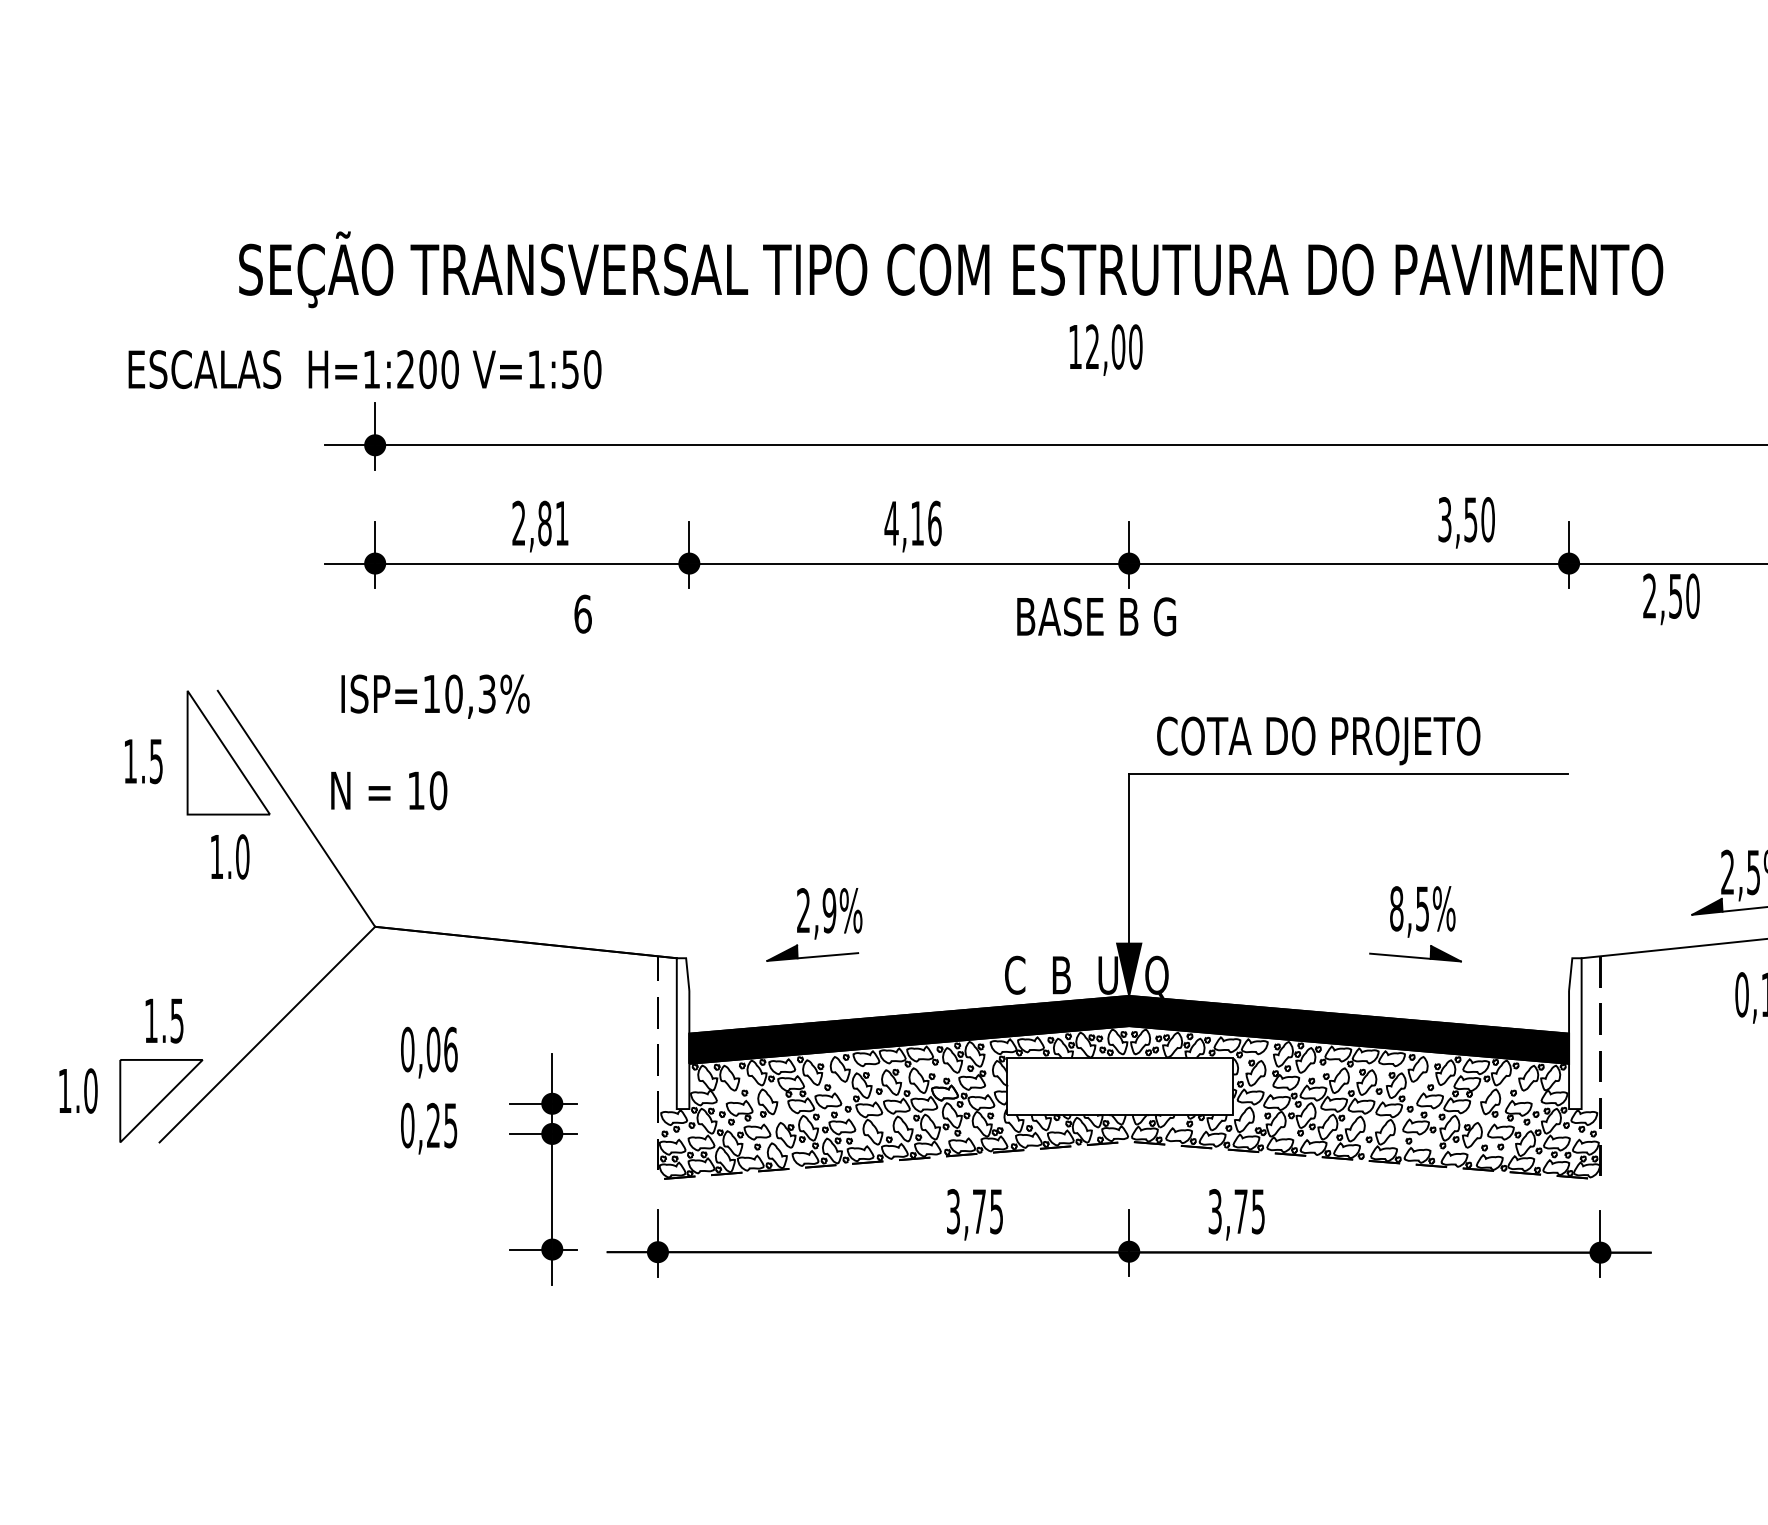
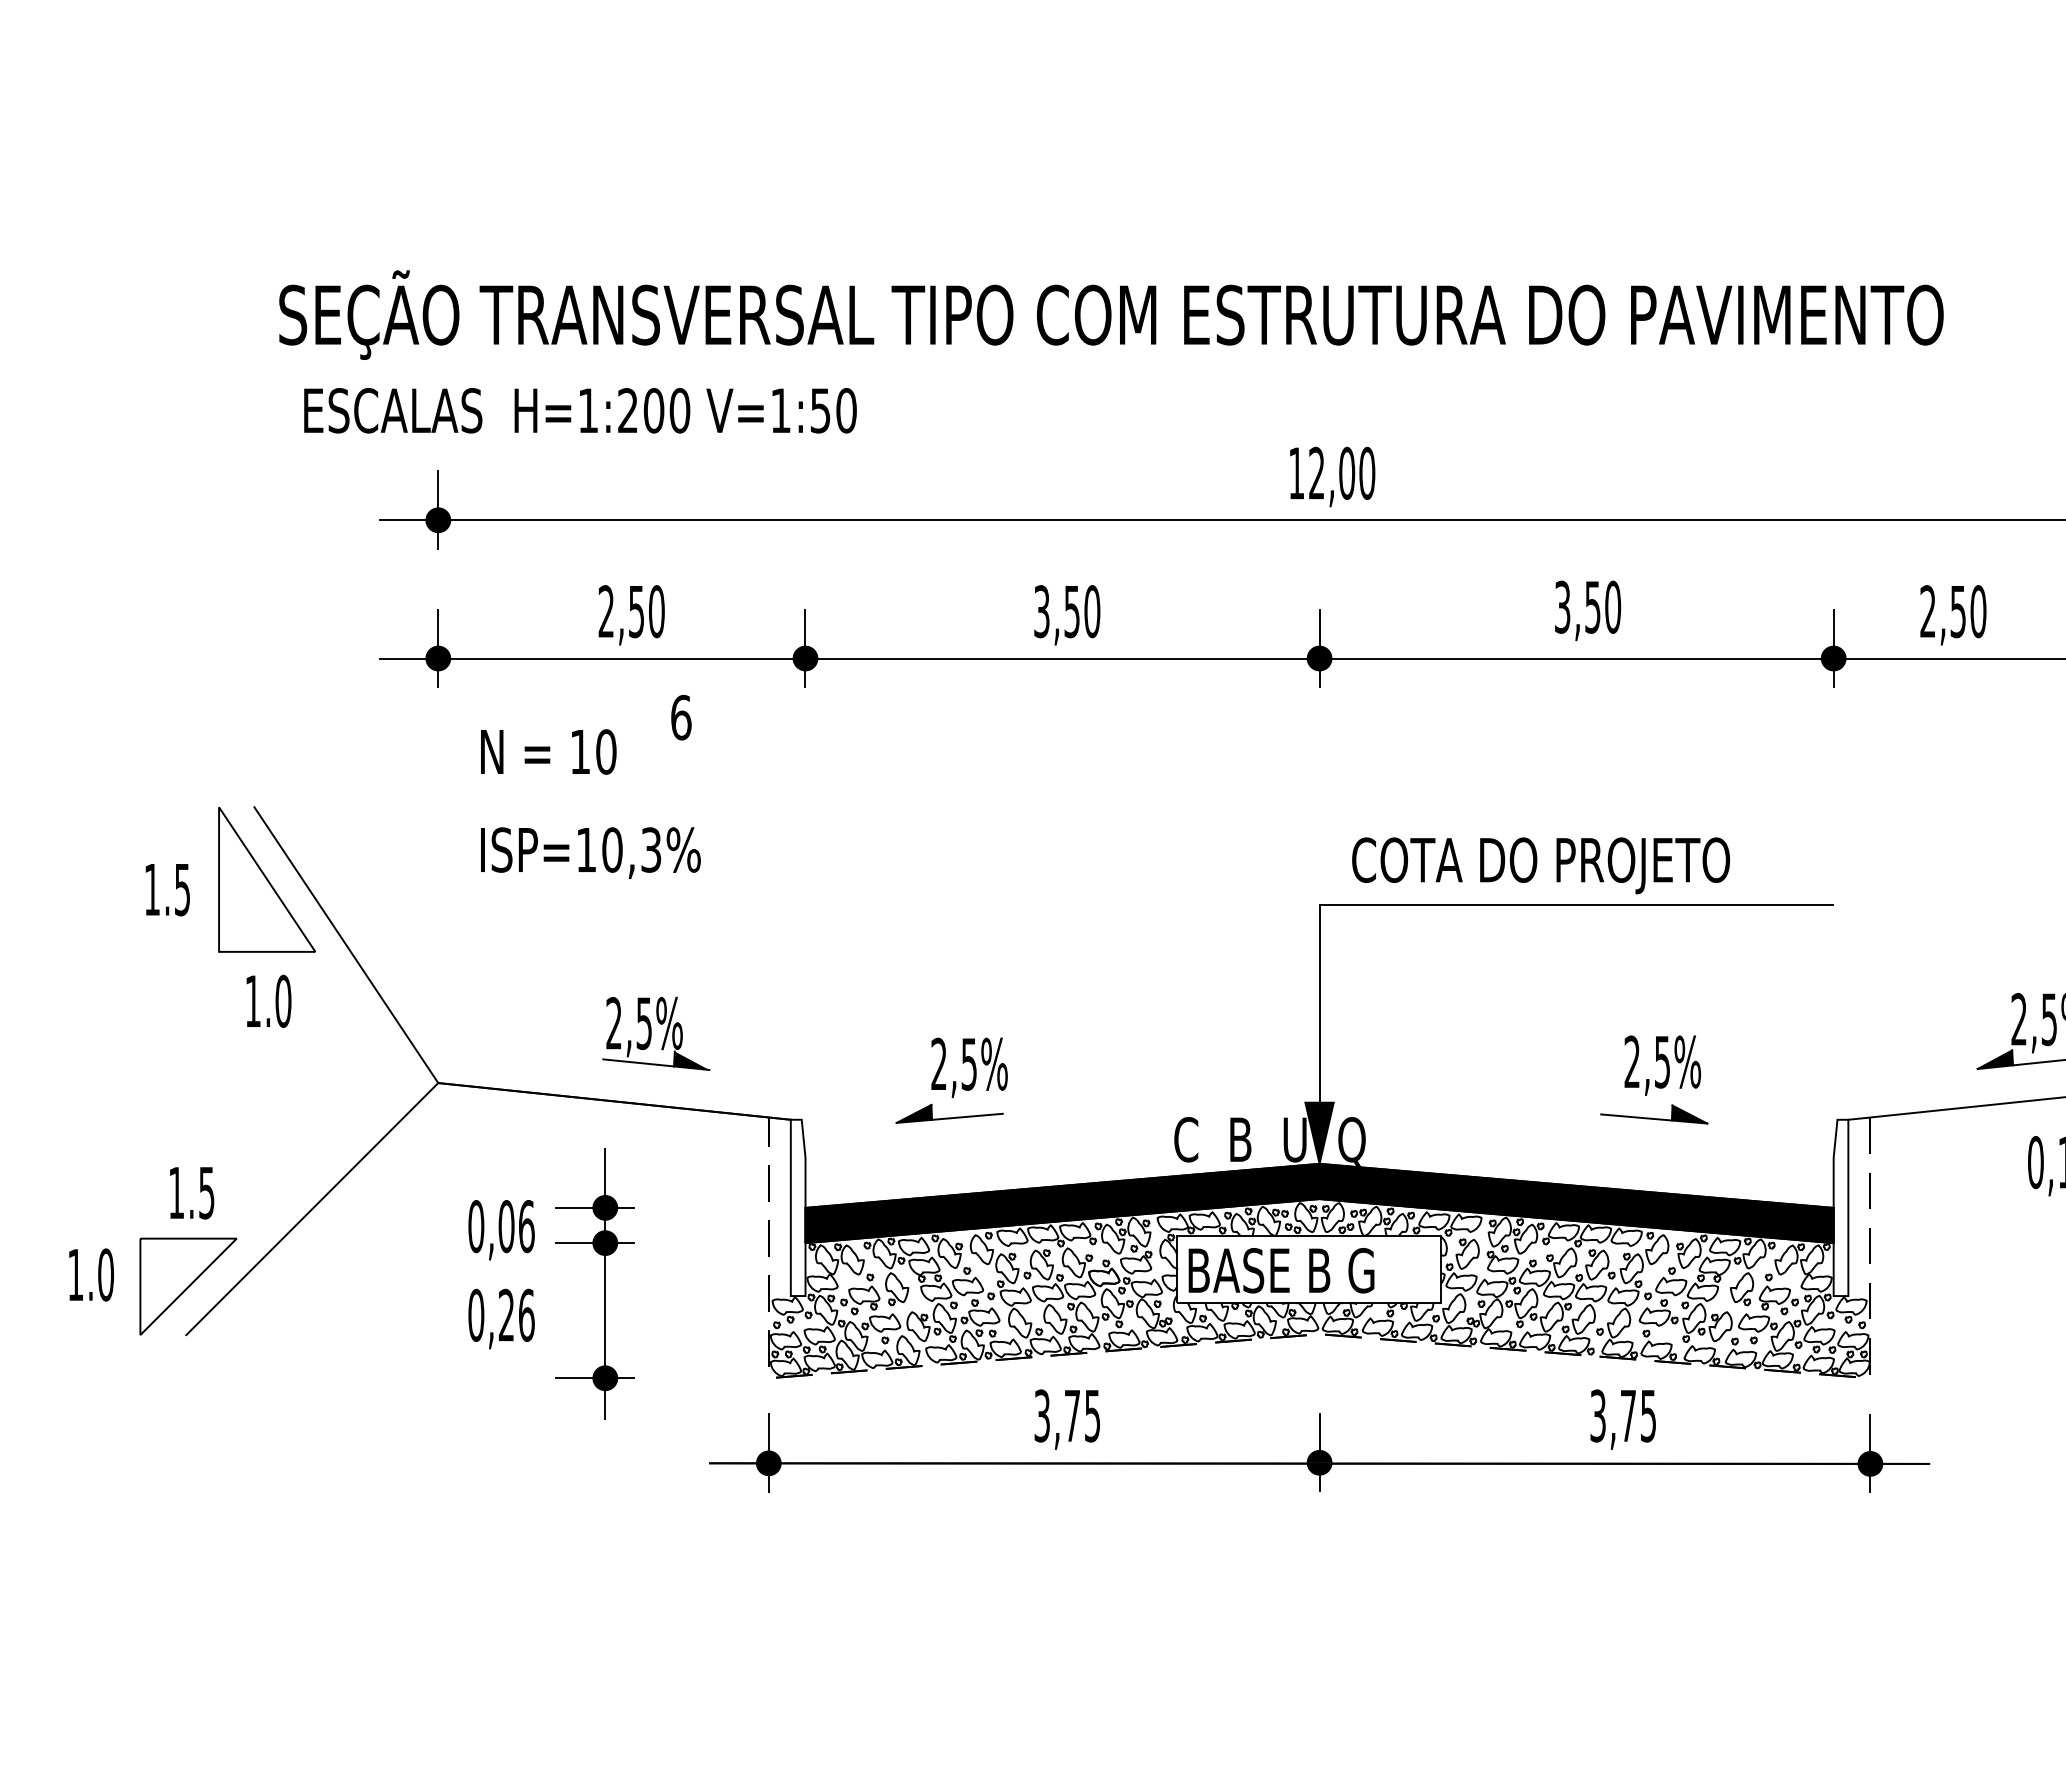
text: (1106, 349) -> (1332, 476), moved
text: (365, 369) -> (580, 410), moved
text: (1467, 522) -> (1588, 610), moved
text: (553, 523) -> (646, 611), 2,81 -> 2,50
text: (912, 523) -> (1066, 611), 4,16 -> 3,50
text: (1671, 599) -> (1953, 615), moved
text: (1096, 616) -> (1281, 1270), moved
text: (435, 696) -> (590, 852), moved
text: (389, 790) -> (548, 751), moved
part: (561, 884) -> (656, 1033), added
text: (1396, 908) -> (1632, 1061), 8,5% -> 2,5%
text: (829, 910) -> (969, 1063), 2,9% -> 2,5%
text: (450, 1124) -> (526, 1314), 0,25 -> 0,26
part: (551, 1168) -> (604, 1283), moved
text: (974, 1214) -> (1066, 1419), moved
text: (1236, 1214) -> (1622, 1419), moved

